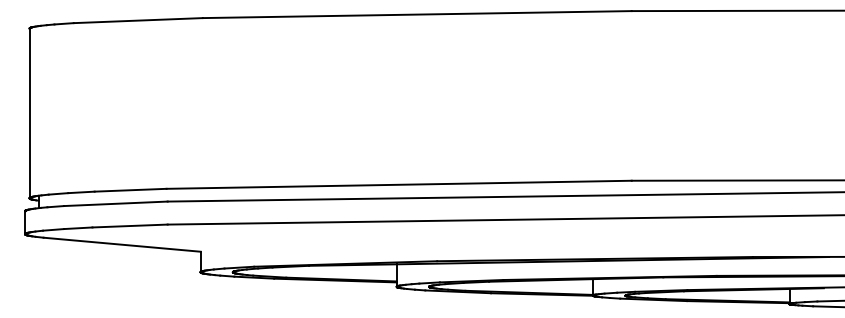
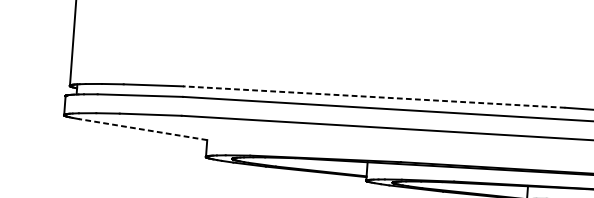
line: (399, 184) -> (374, 96), solid -> dashed
line: (122, 244) -> (143, 129), solid -> dashed

